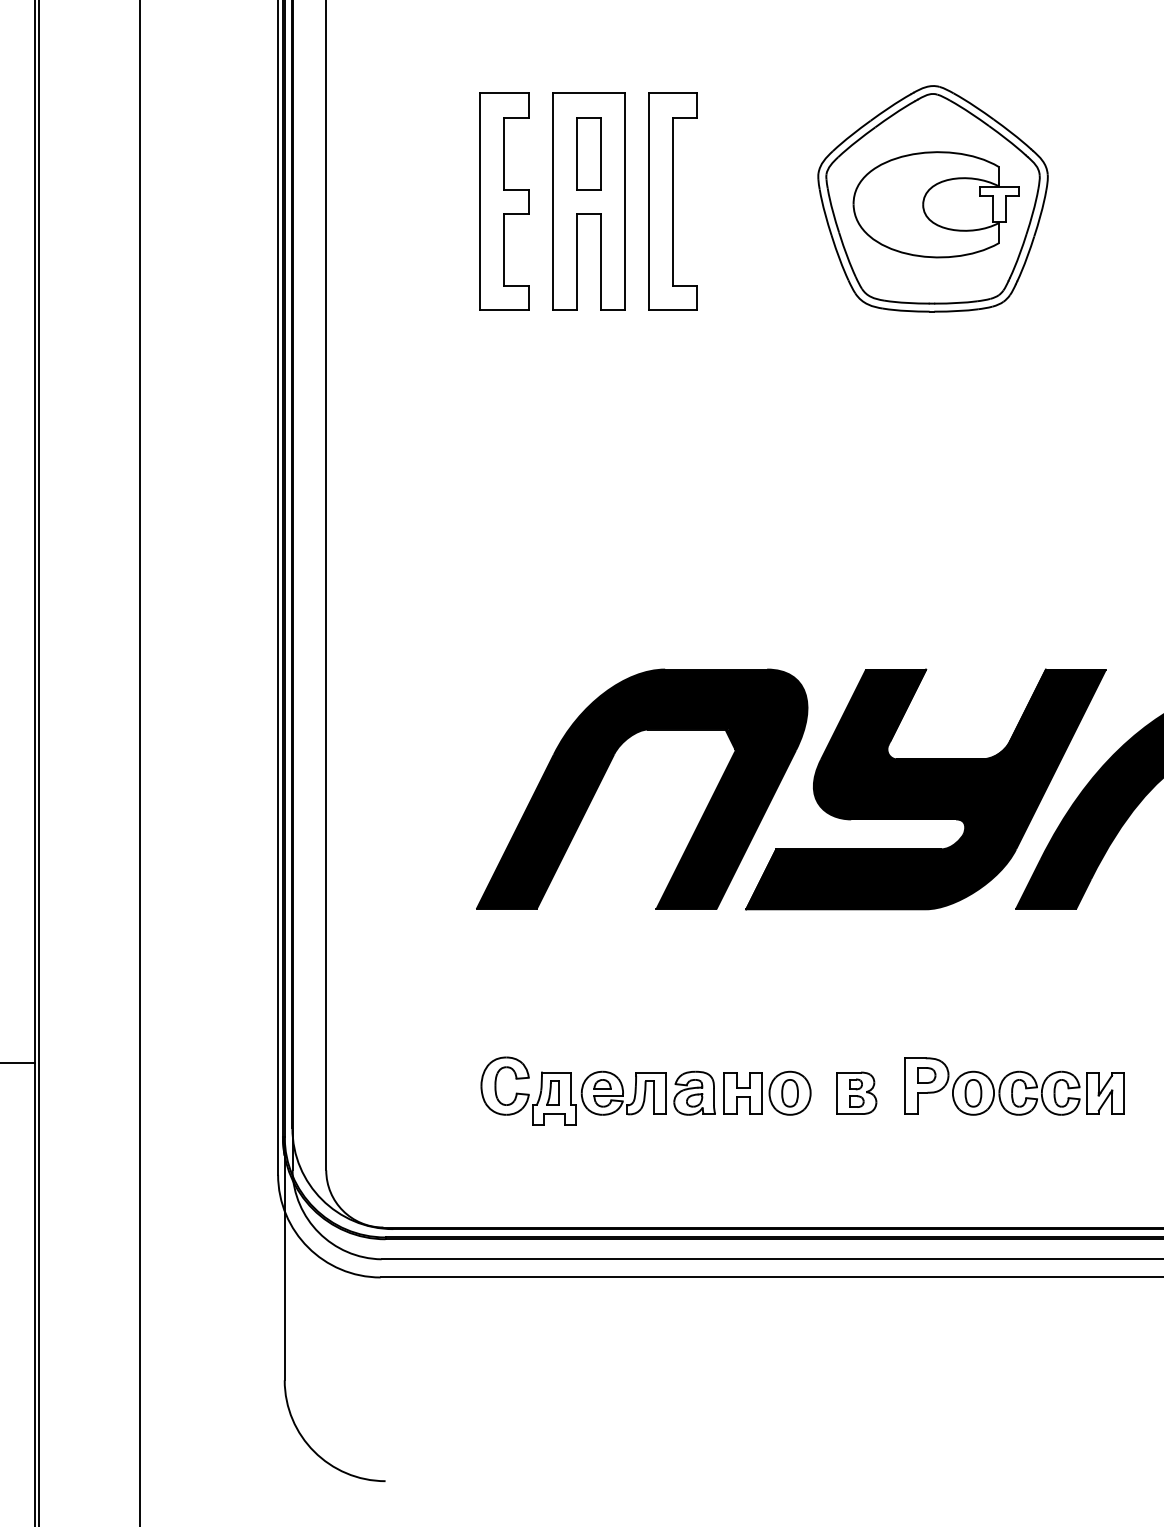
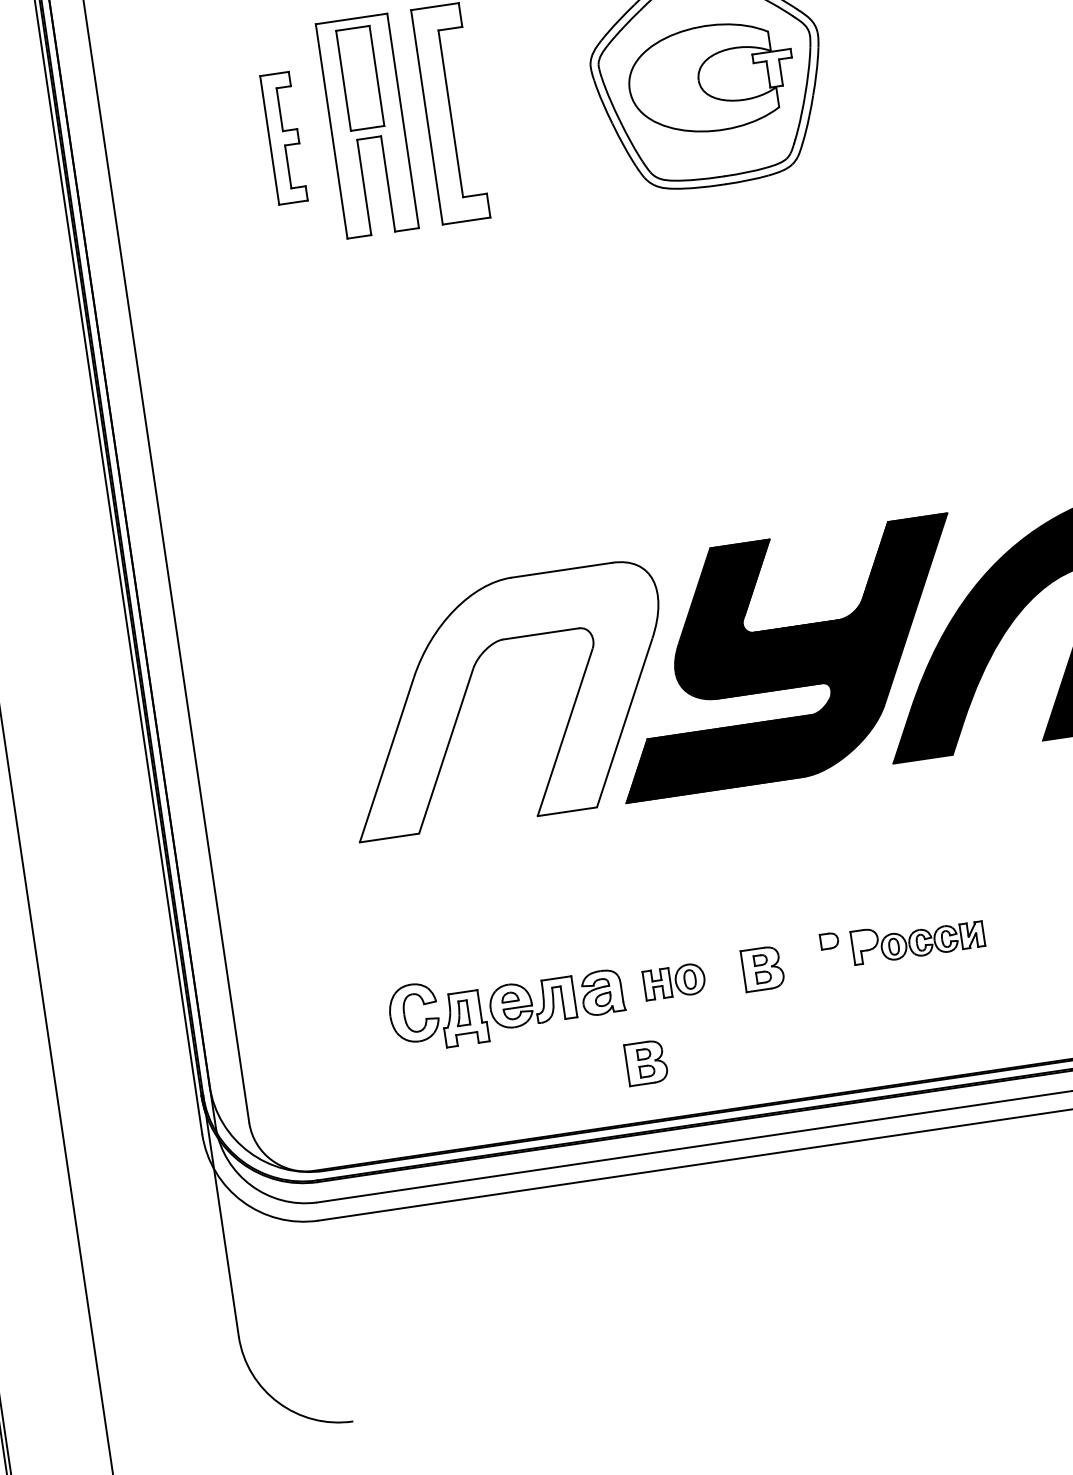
part: (588, 153) -> (360, 78), size x1.4
part: (504, 201) -> (284, 138), size x0.6
fill: (641, 789) -> (505, 699), removed
part: (1014, 1086) -> (917, 939), size x0.6
part: (767, 1092) -> (674, 981), size x0.7
part: (727, 1168) -> (645, 1062), added

